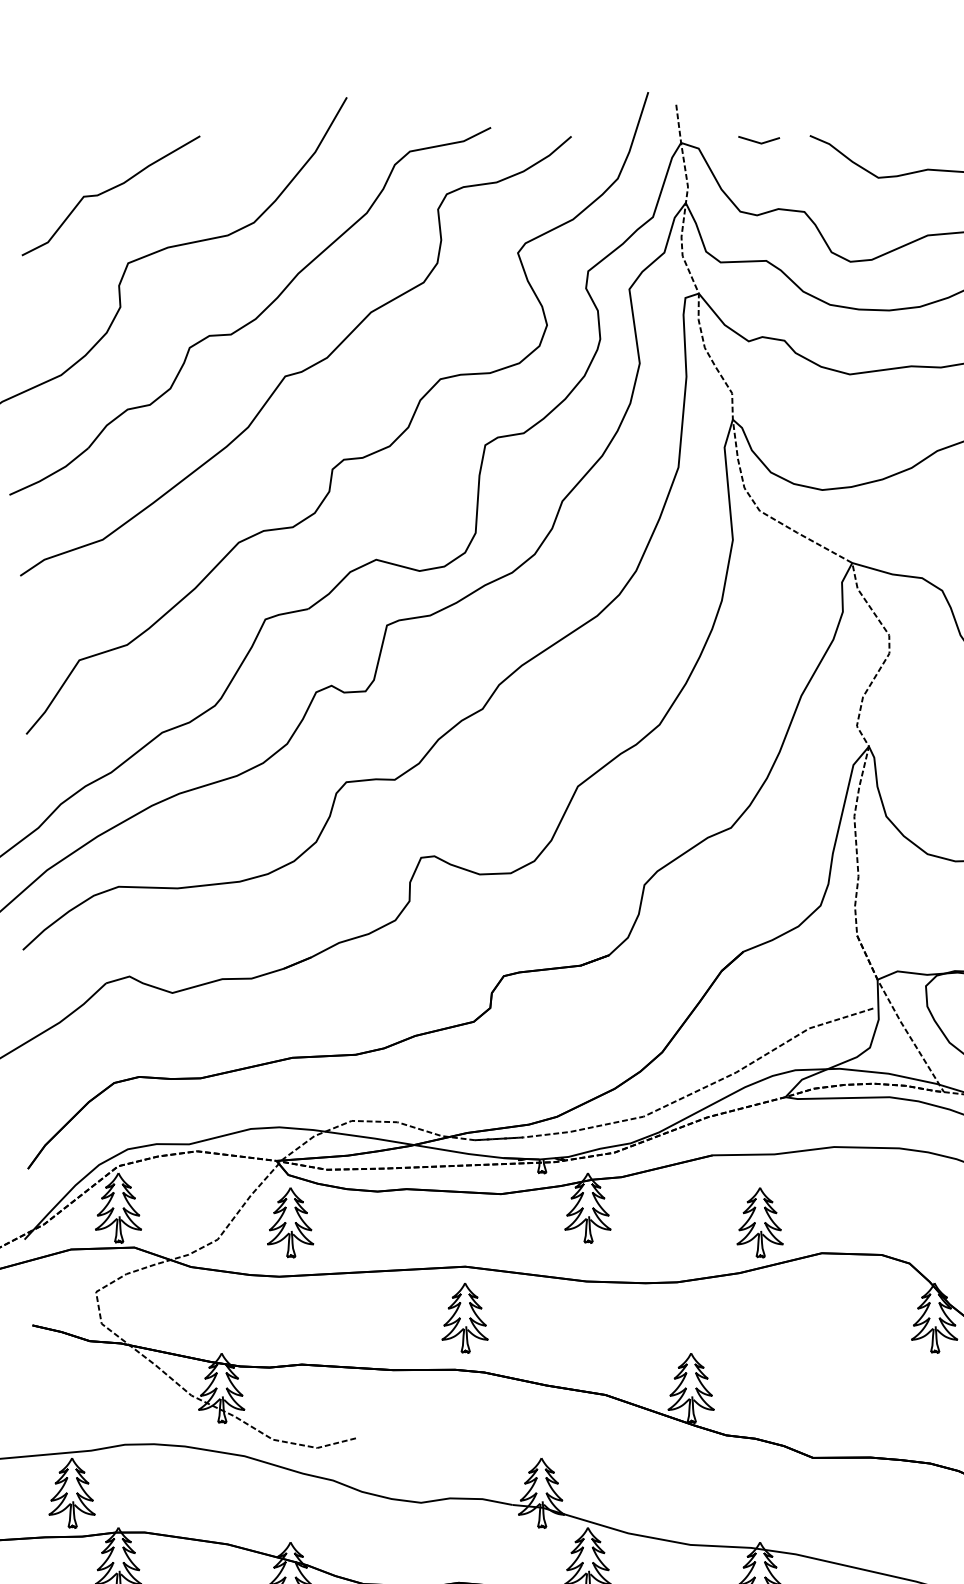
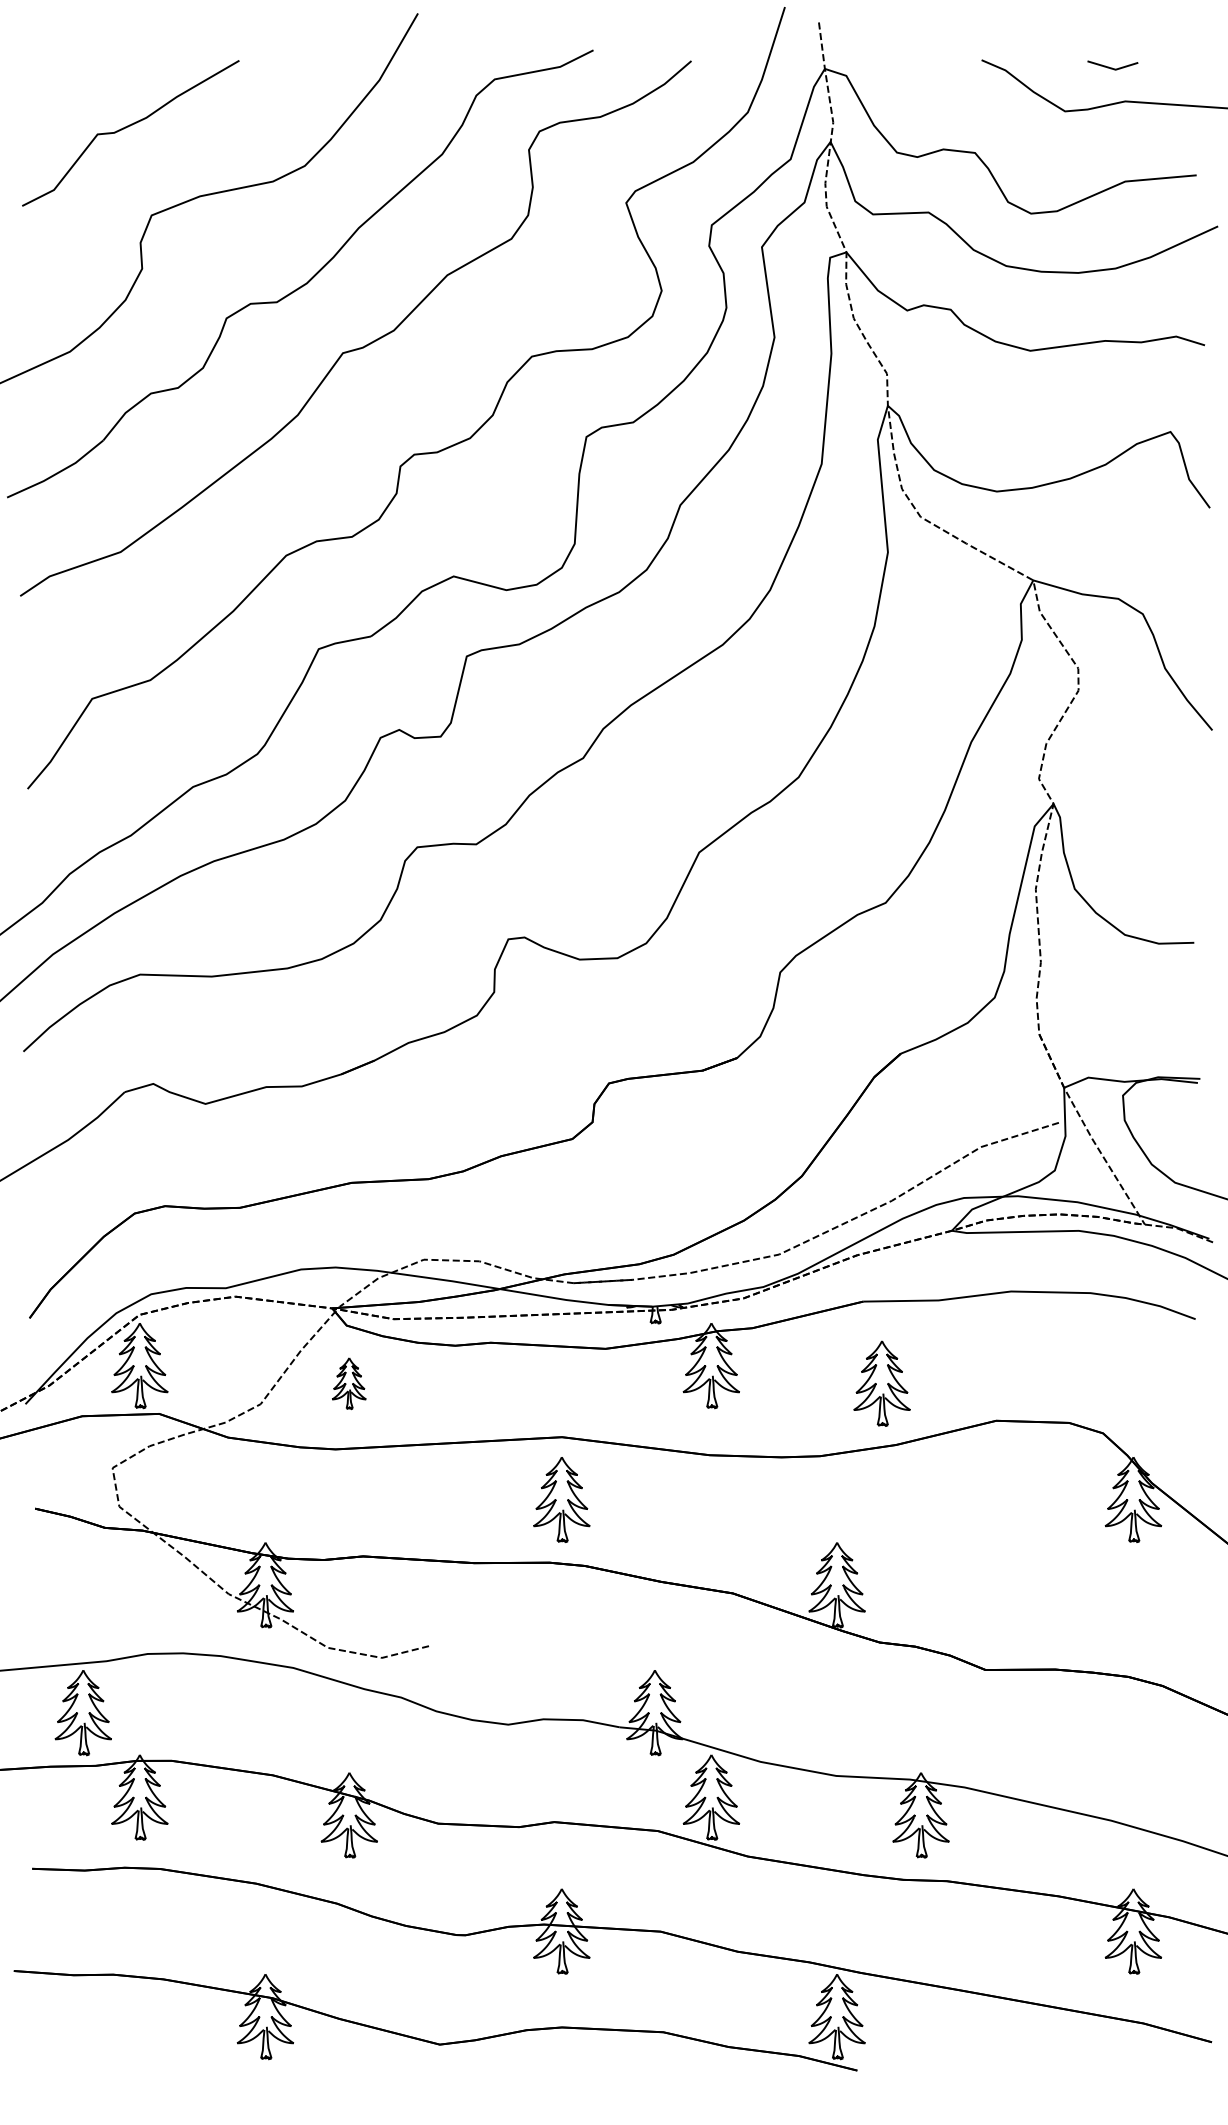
line: (758, 141) -> (1112, 67), moved
part: (289, 1222) -> (348, 1383), size x0.6
part: (759, 1222) -> (881, 1383), moved

